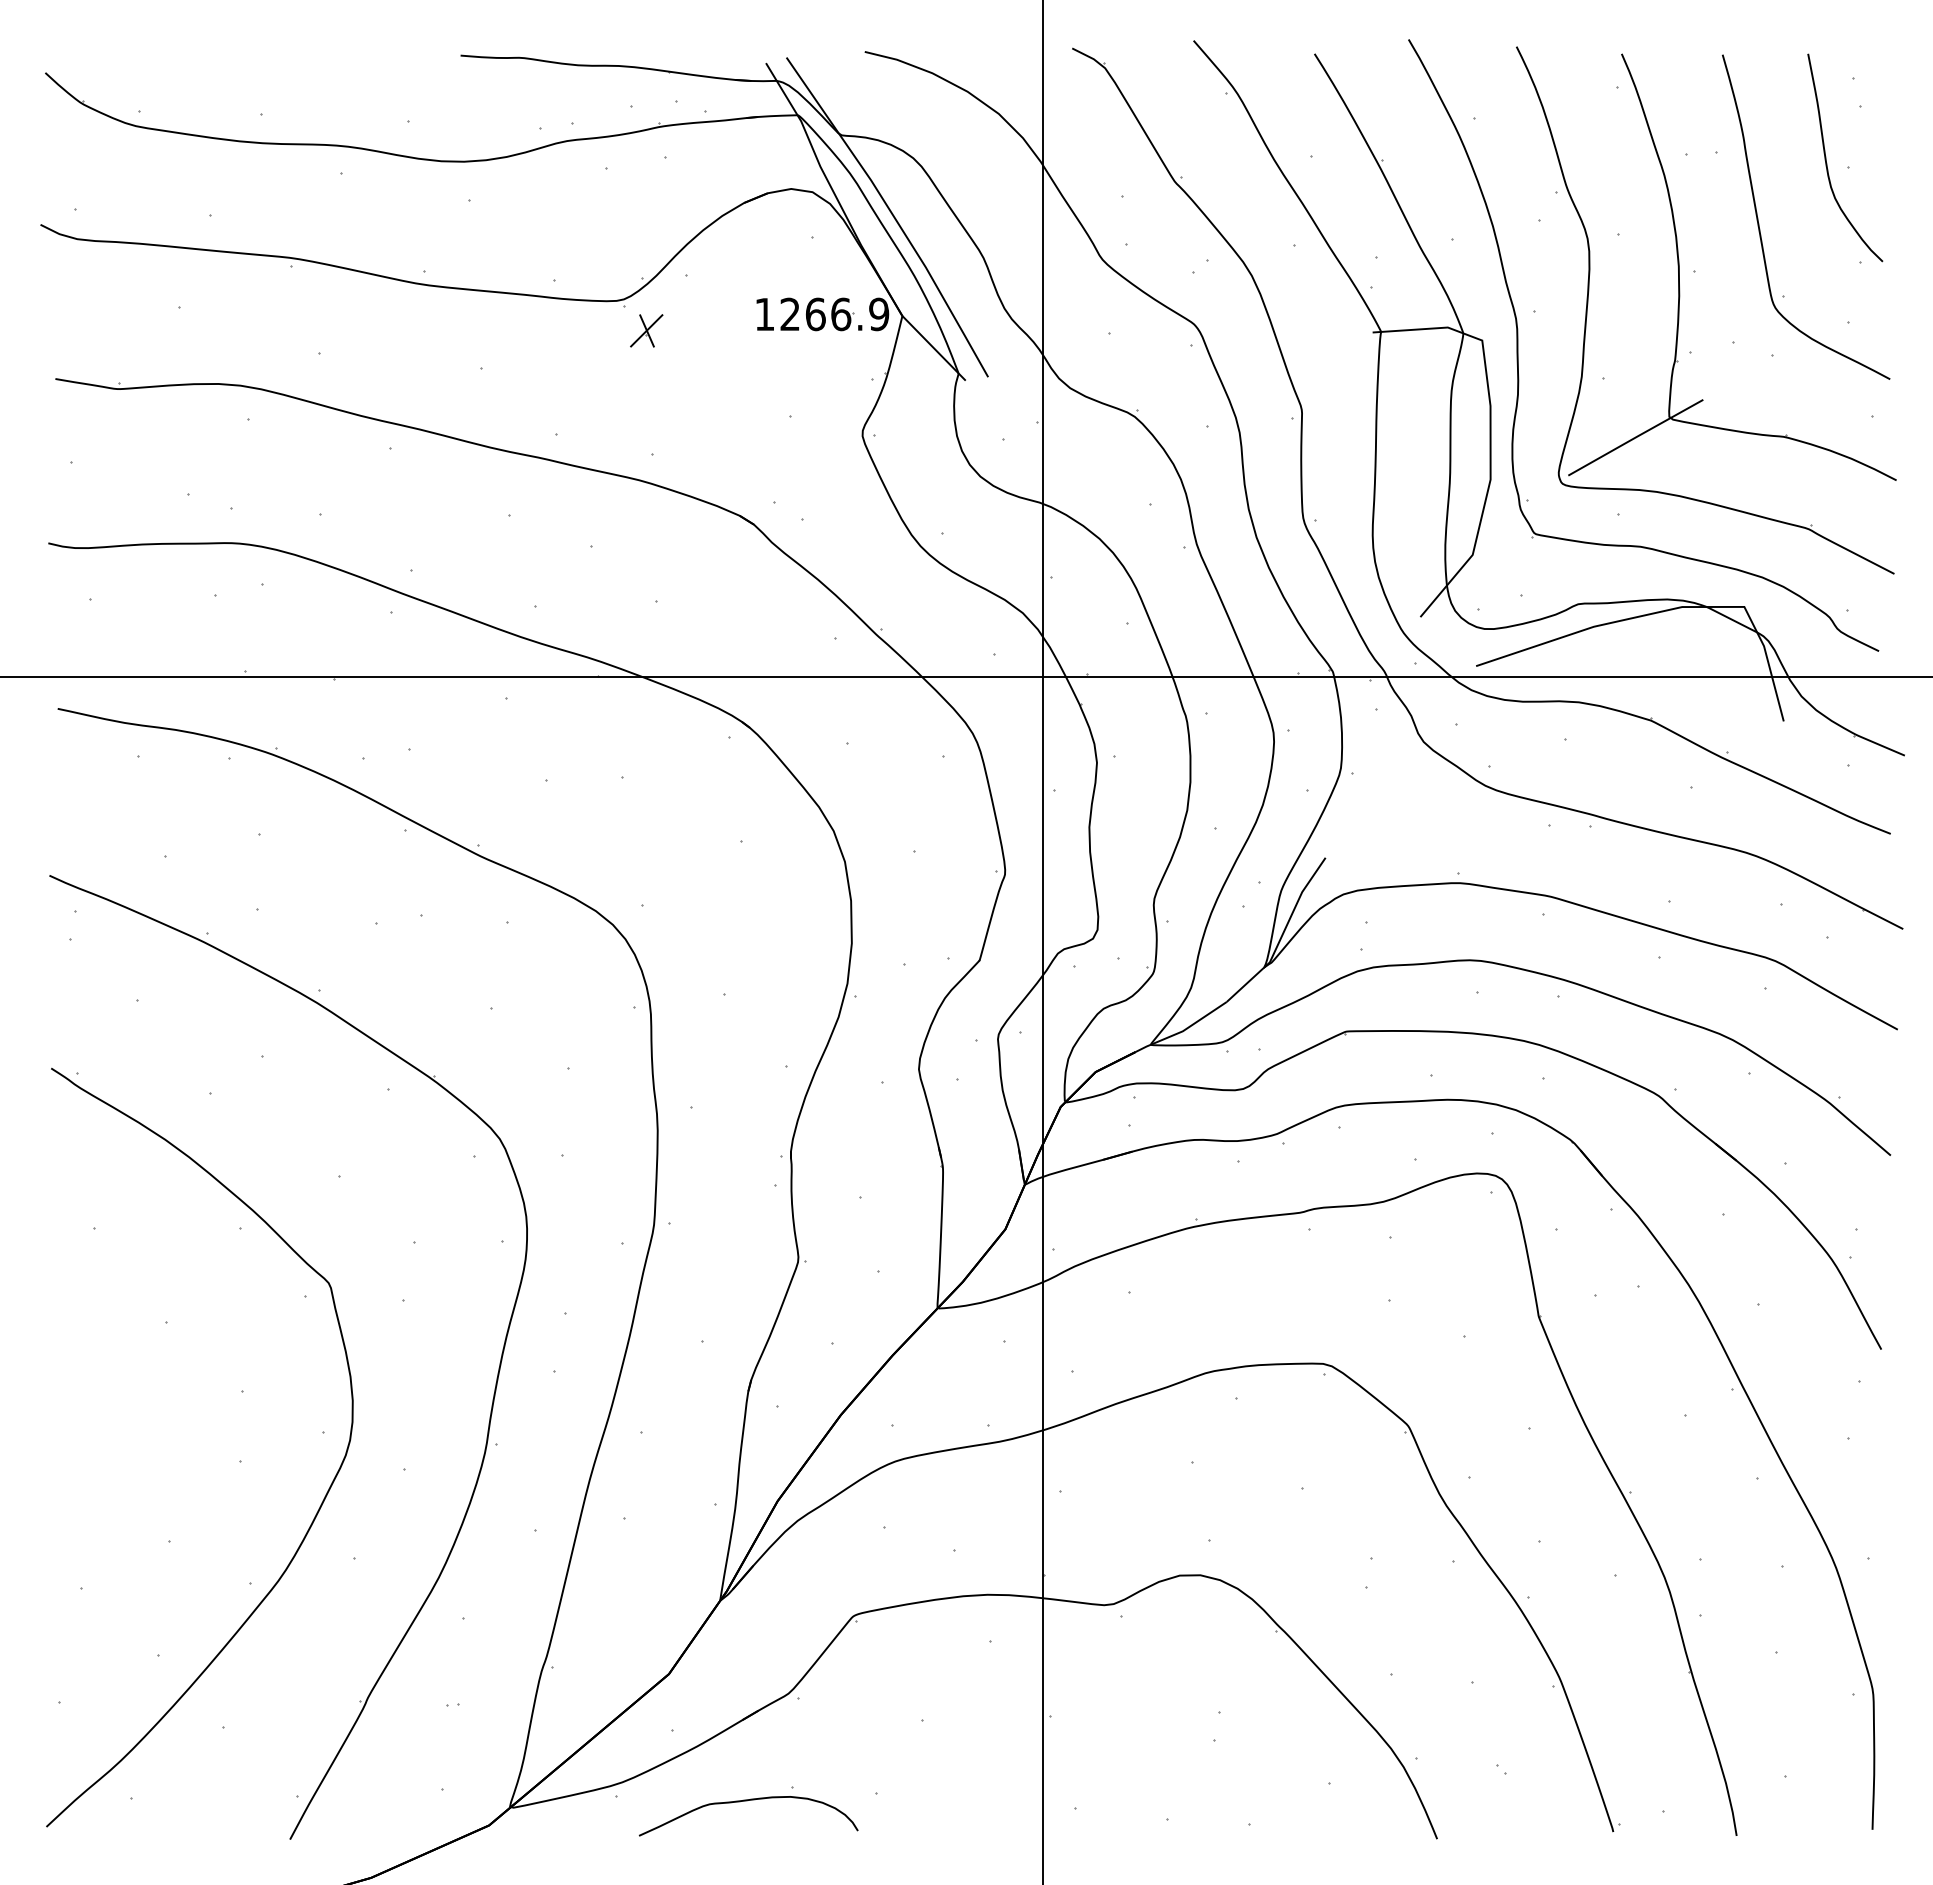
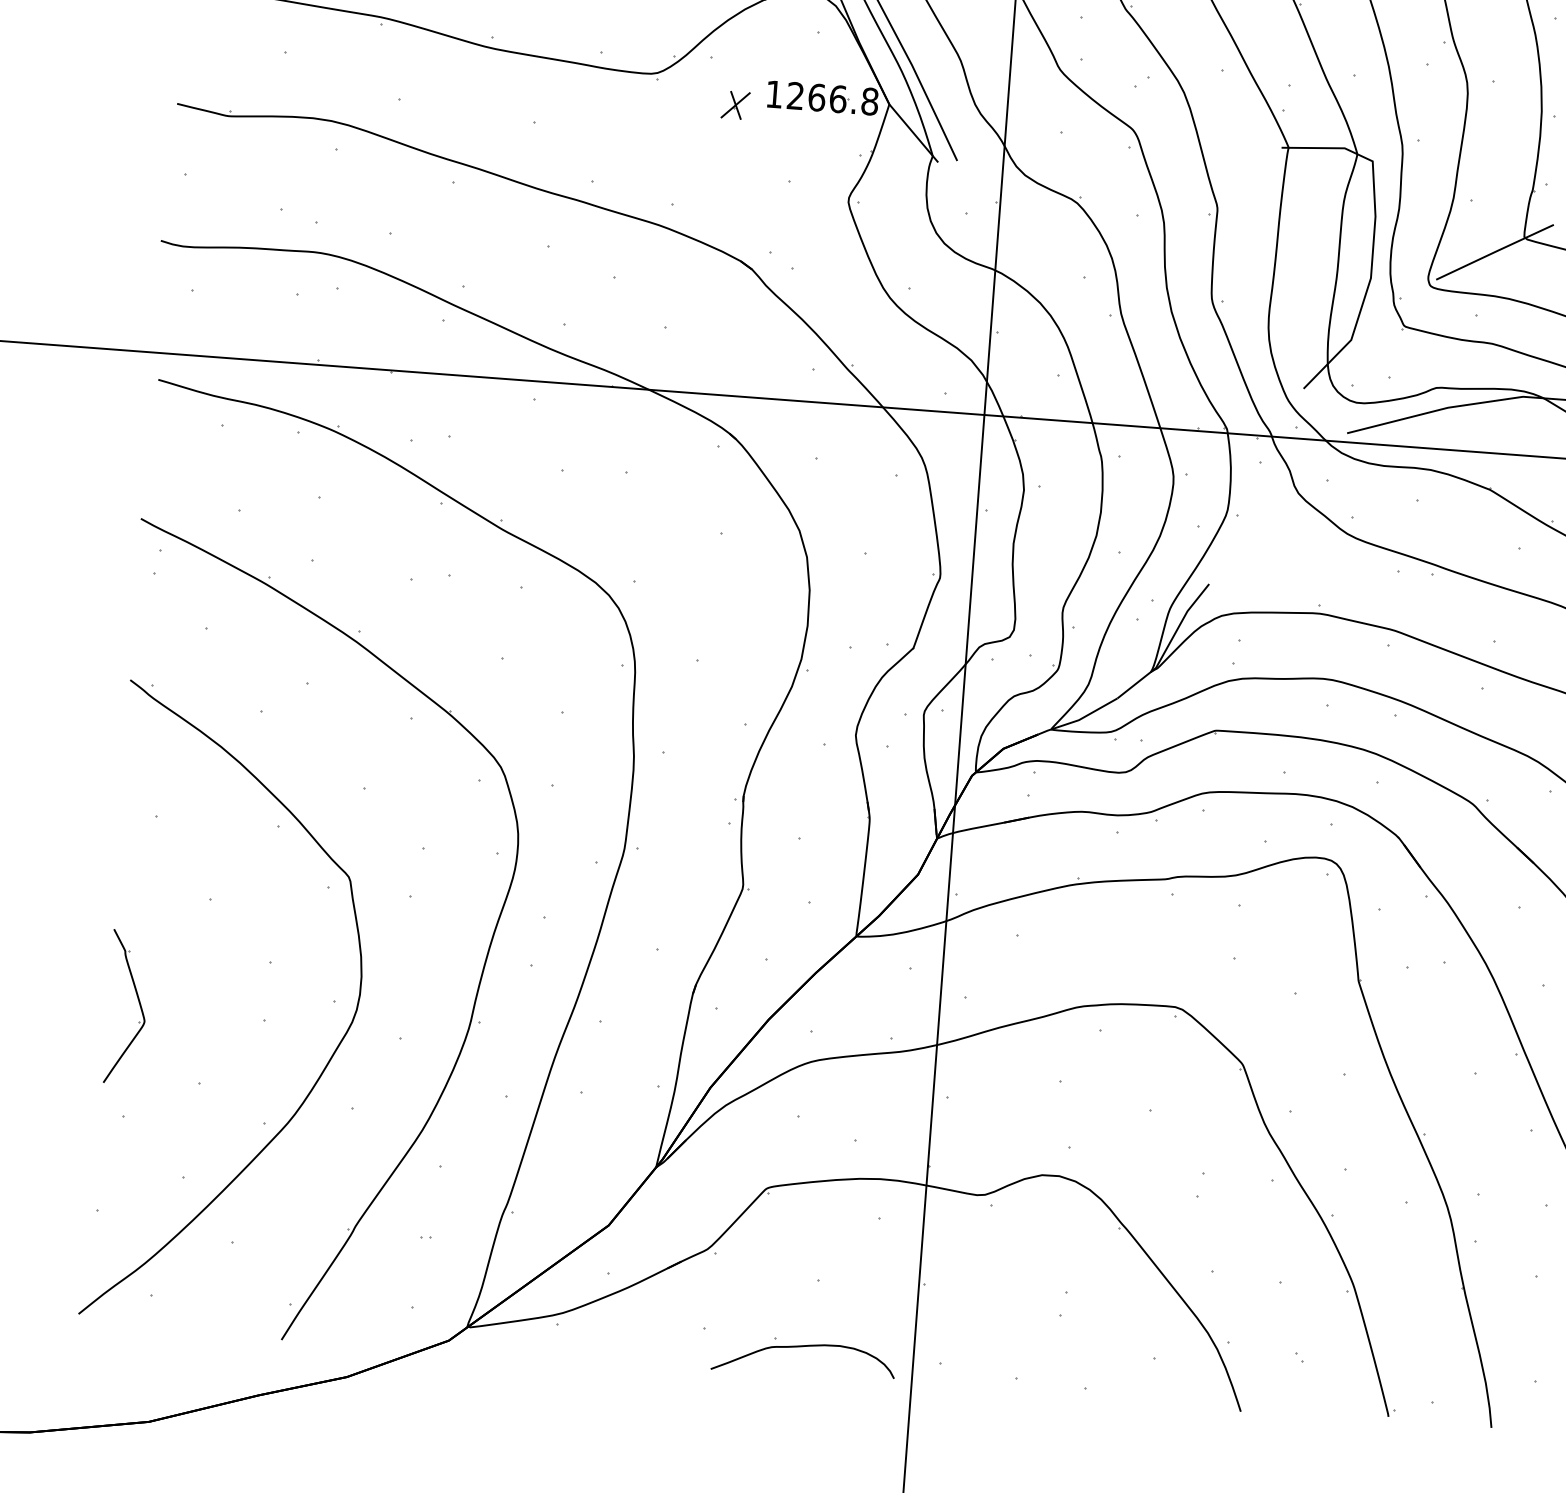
text: (879, 314) -> (870, 101), 1266.9 -> 1266.8
part: (646, 330) -> (735, 105), moved
part: (90, 1452) -> (138, 1003), added
curve: (747, 1801) -> (803, 1347), moved

